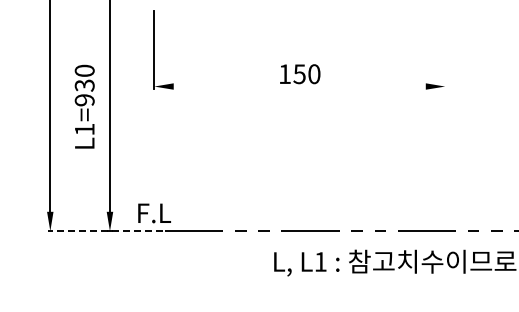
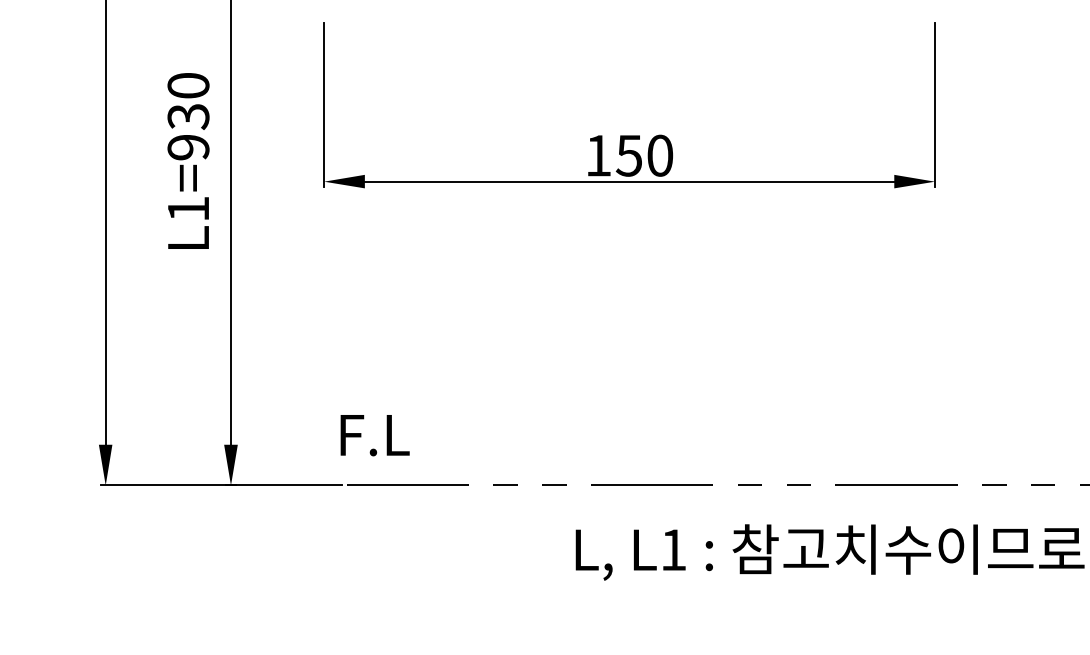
line: (445, 49) -> (935, 103), added
line: (299, 86) -> (629, 181), added
text: (84, 106) -> (187, 160), moved
text: (154, 213) -> (374, 435), moved
line: (104, 231) -> (219, 486), dashed -> solid

